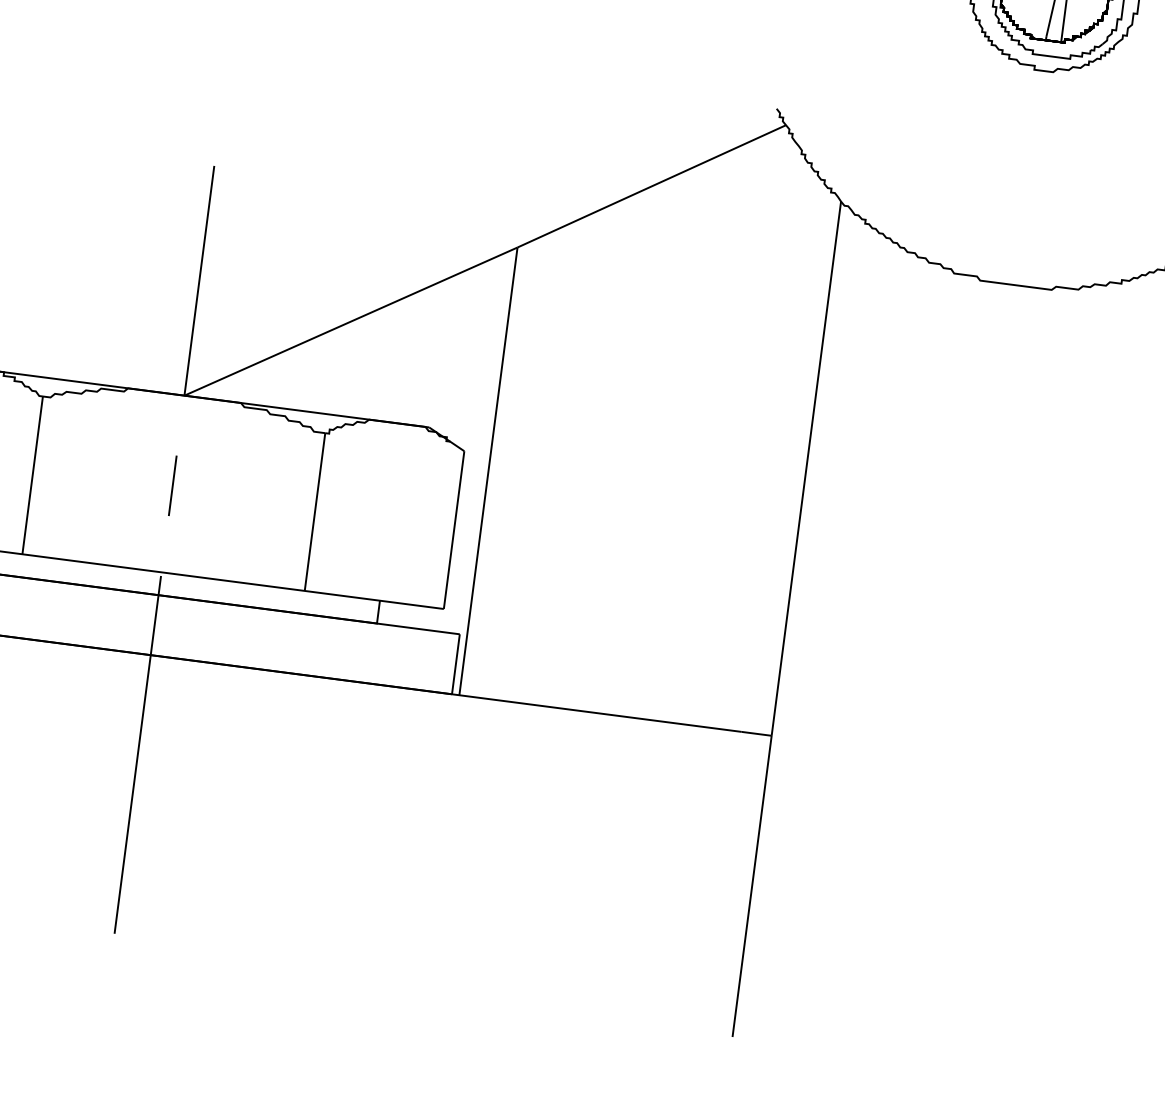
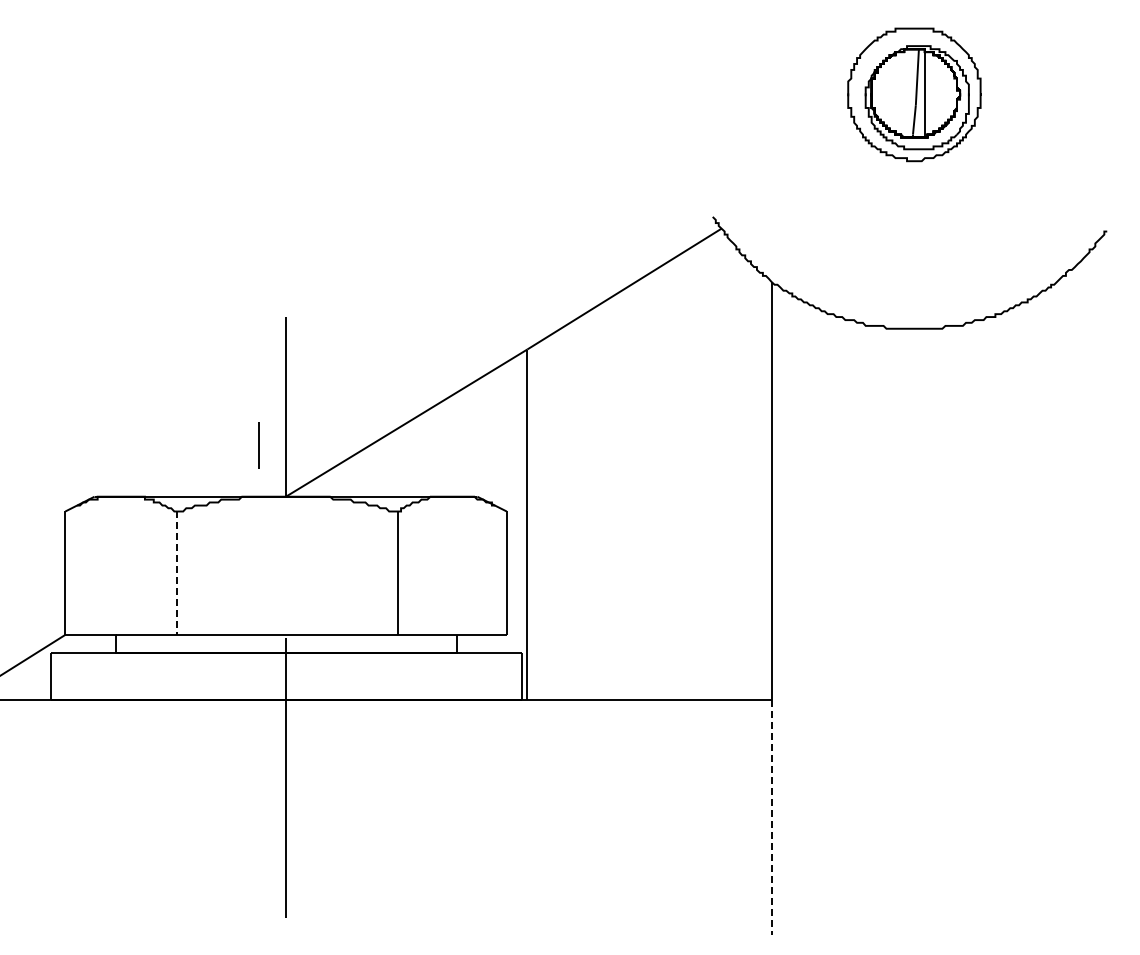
line: (33, 475) -> (177, 573), solid -> dashed
line: (172, 486) -> (258, 445), moved
line: (752, 886) -> (771, 817), solid -> dashed

